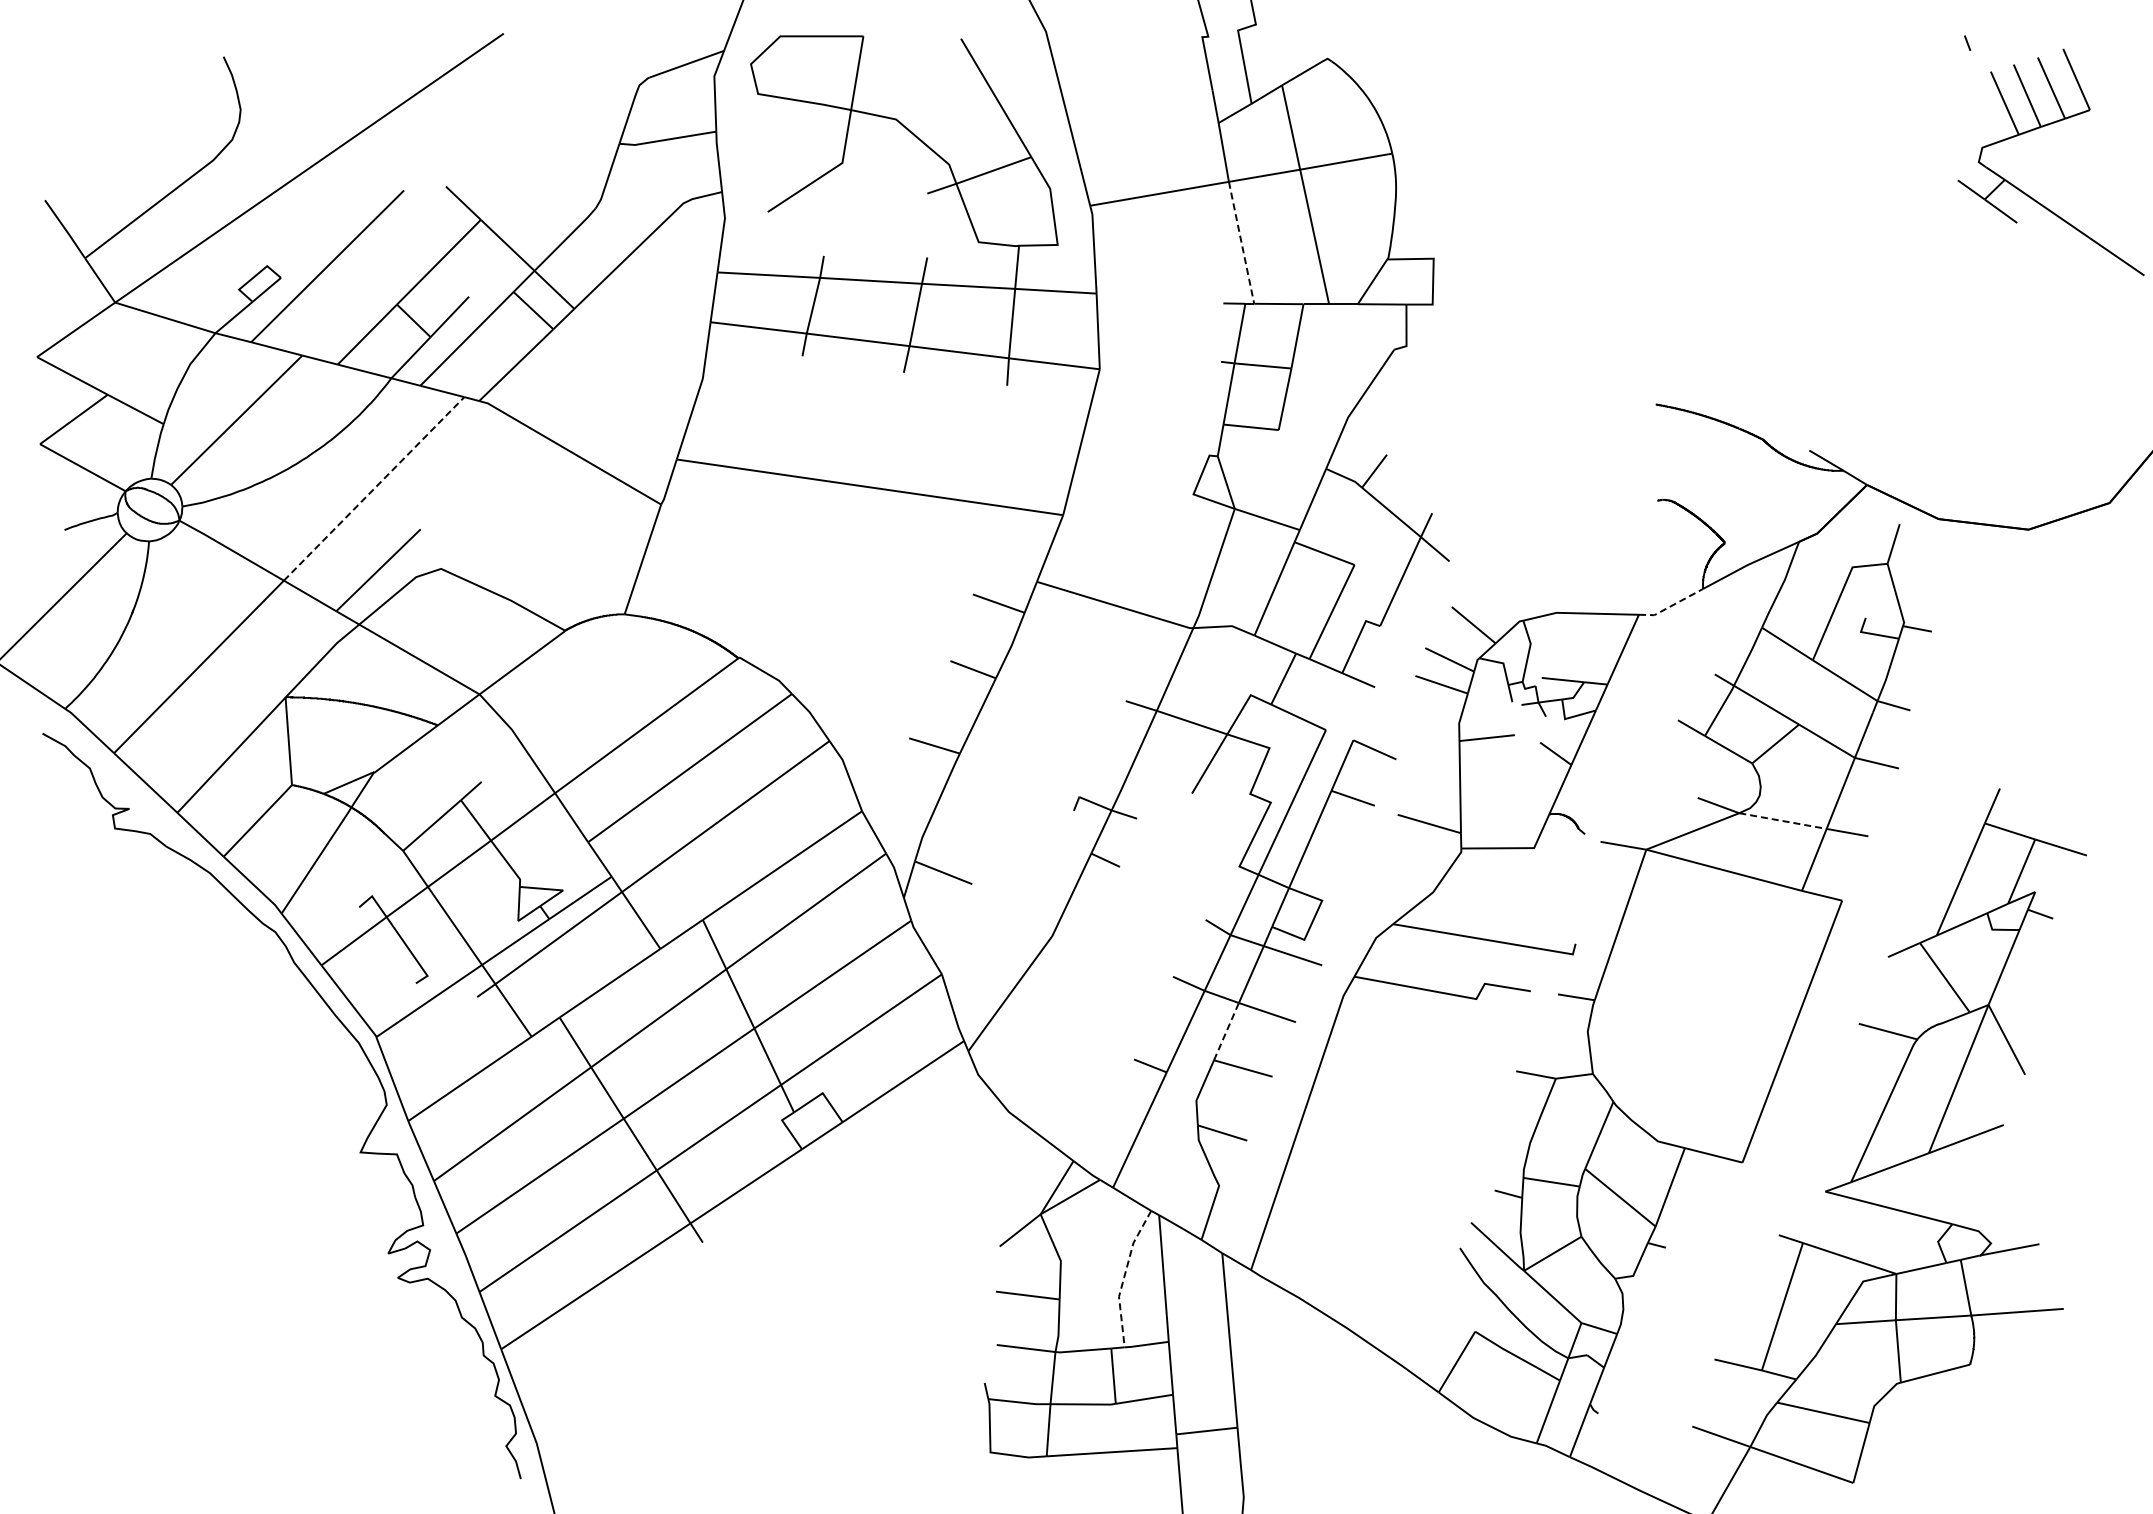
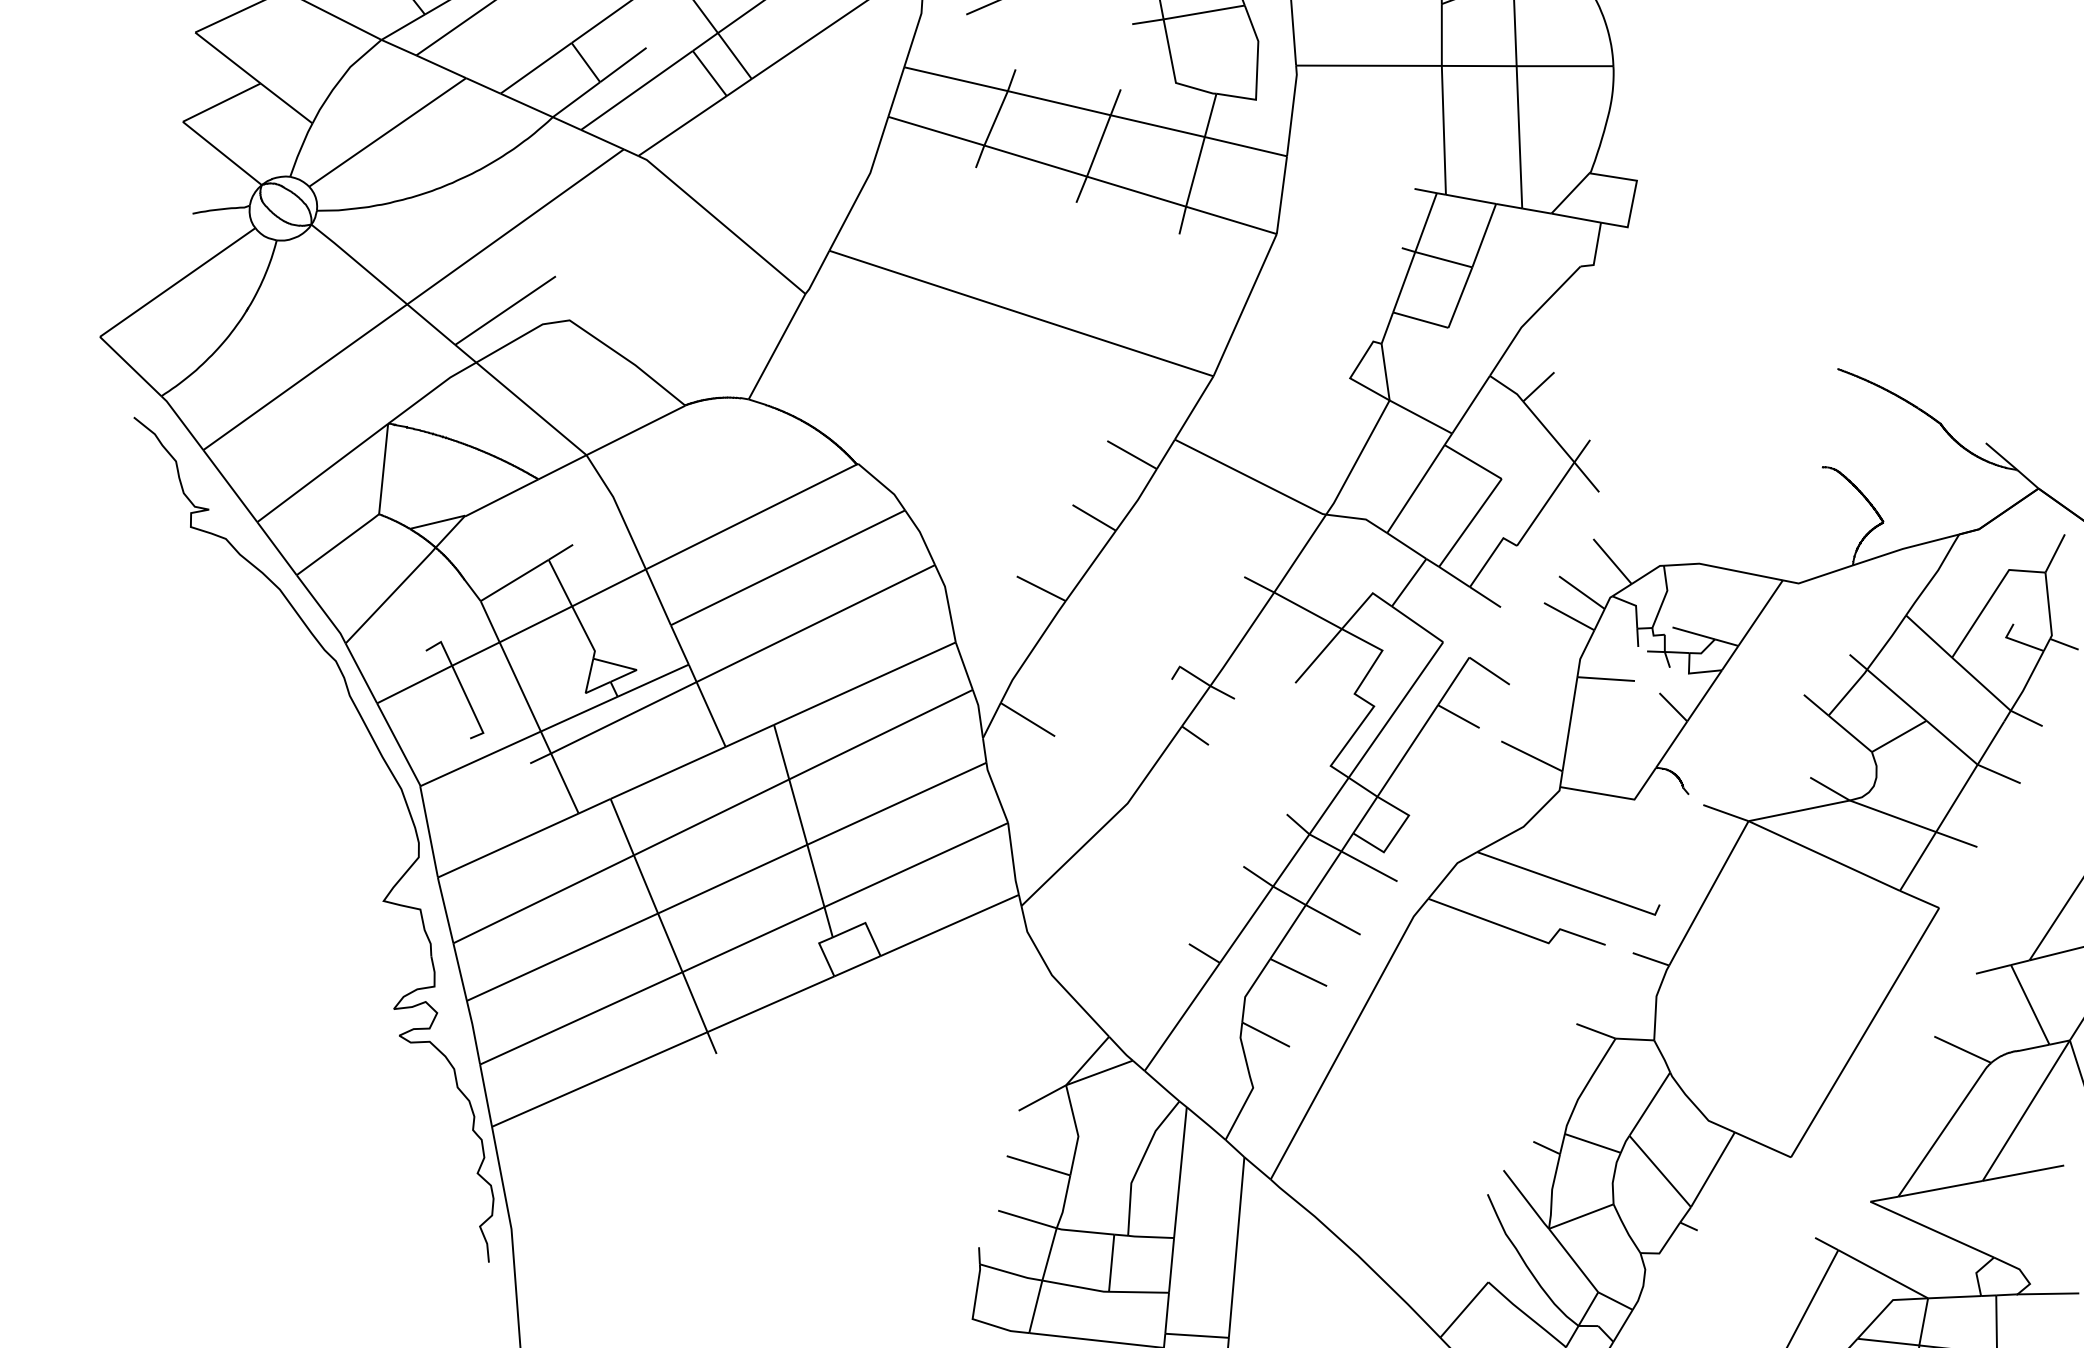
line: (1241, 243) -> (1443, 131), dashed -> solid
line: (374, 488) -> (516, 226), dashed -> solid
line: (1671, 605) -> (1817, 576), dashed -> solid
line: (1783, 821) -> (1893, 816), dashed -> solid
line: (1226, 1031) -> (1288, 931), dashed -> solid
line: (1124, 1276) -> (1140, 1163), dashed -> solid

